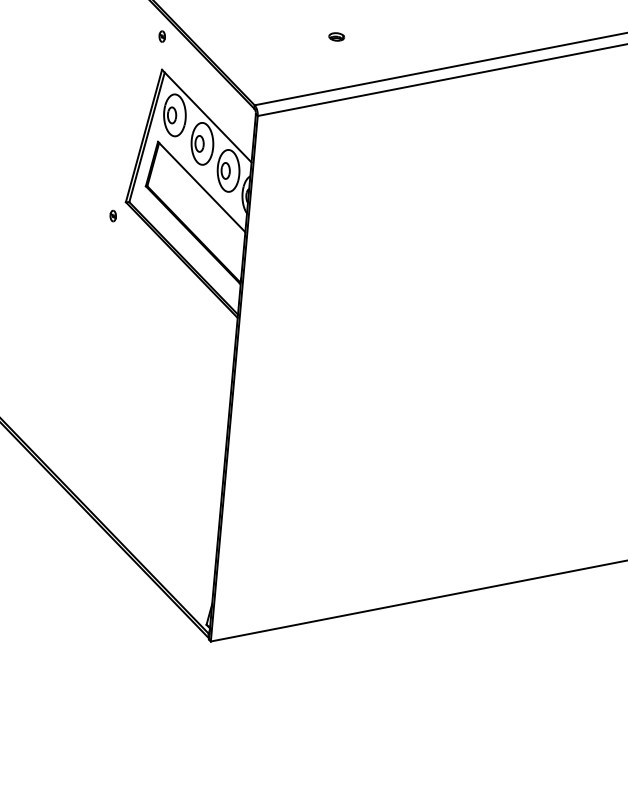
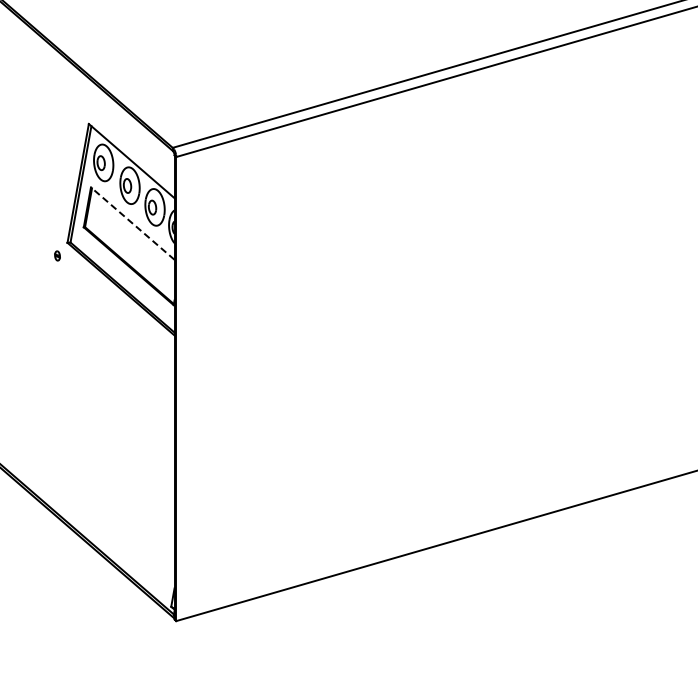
part: (162, 36) -> (86, 94), removed
part: (335, 36) -> (238, 81), removed
line: (201, 186) -> (132, 223), solid -> dashed

